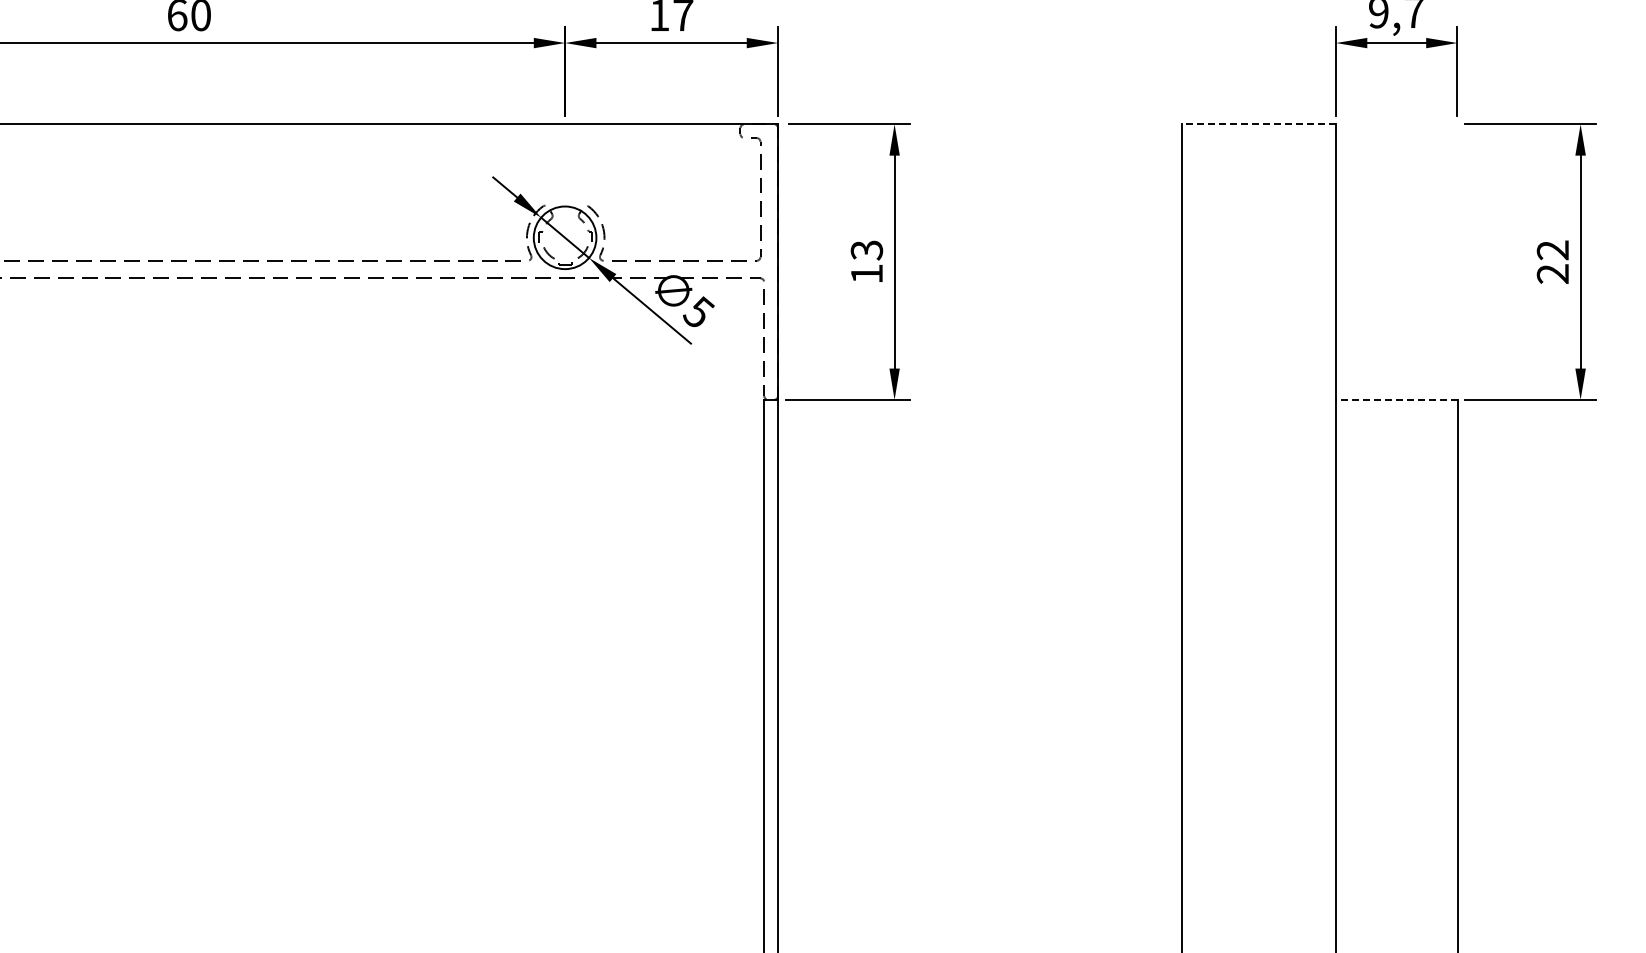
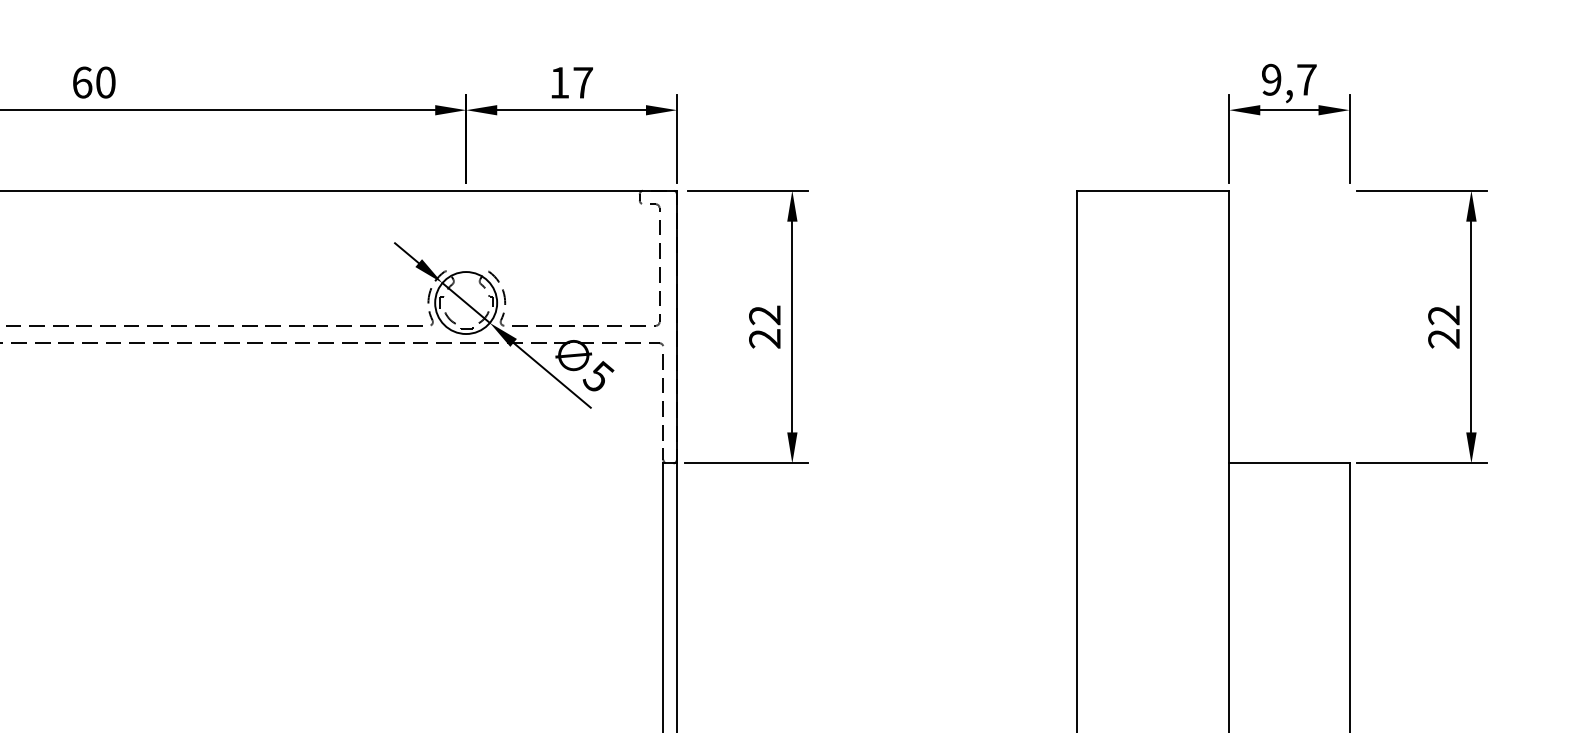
line: (1258, 124) -> (1152, 190), dashed -> solid
text: (866, 261) -> (764, 326), 13 -> 22
line: (1396, 399) -> (1289, 463), dashed -> solid

